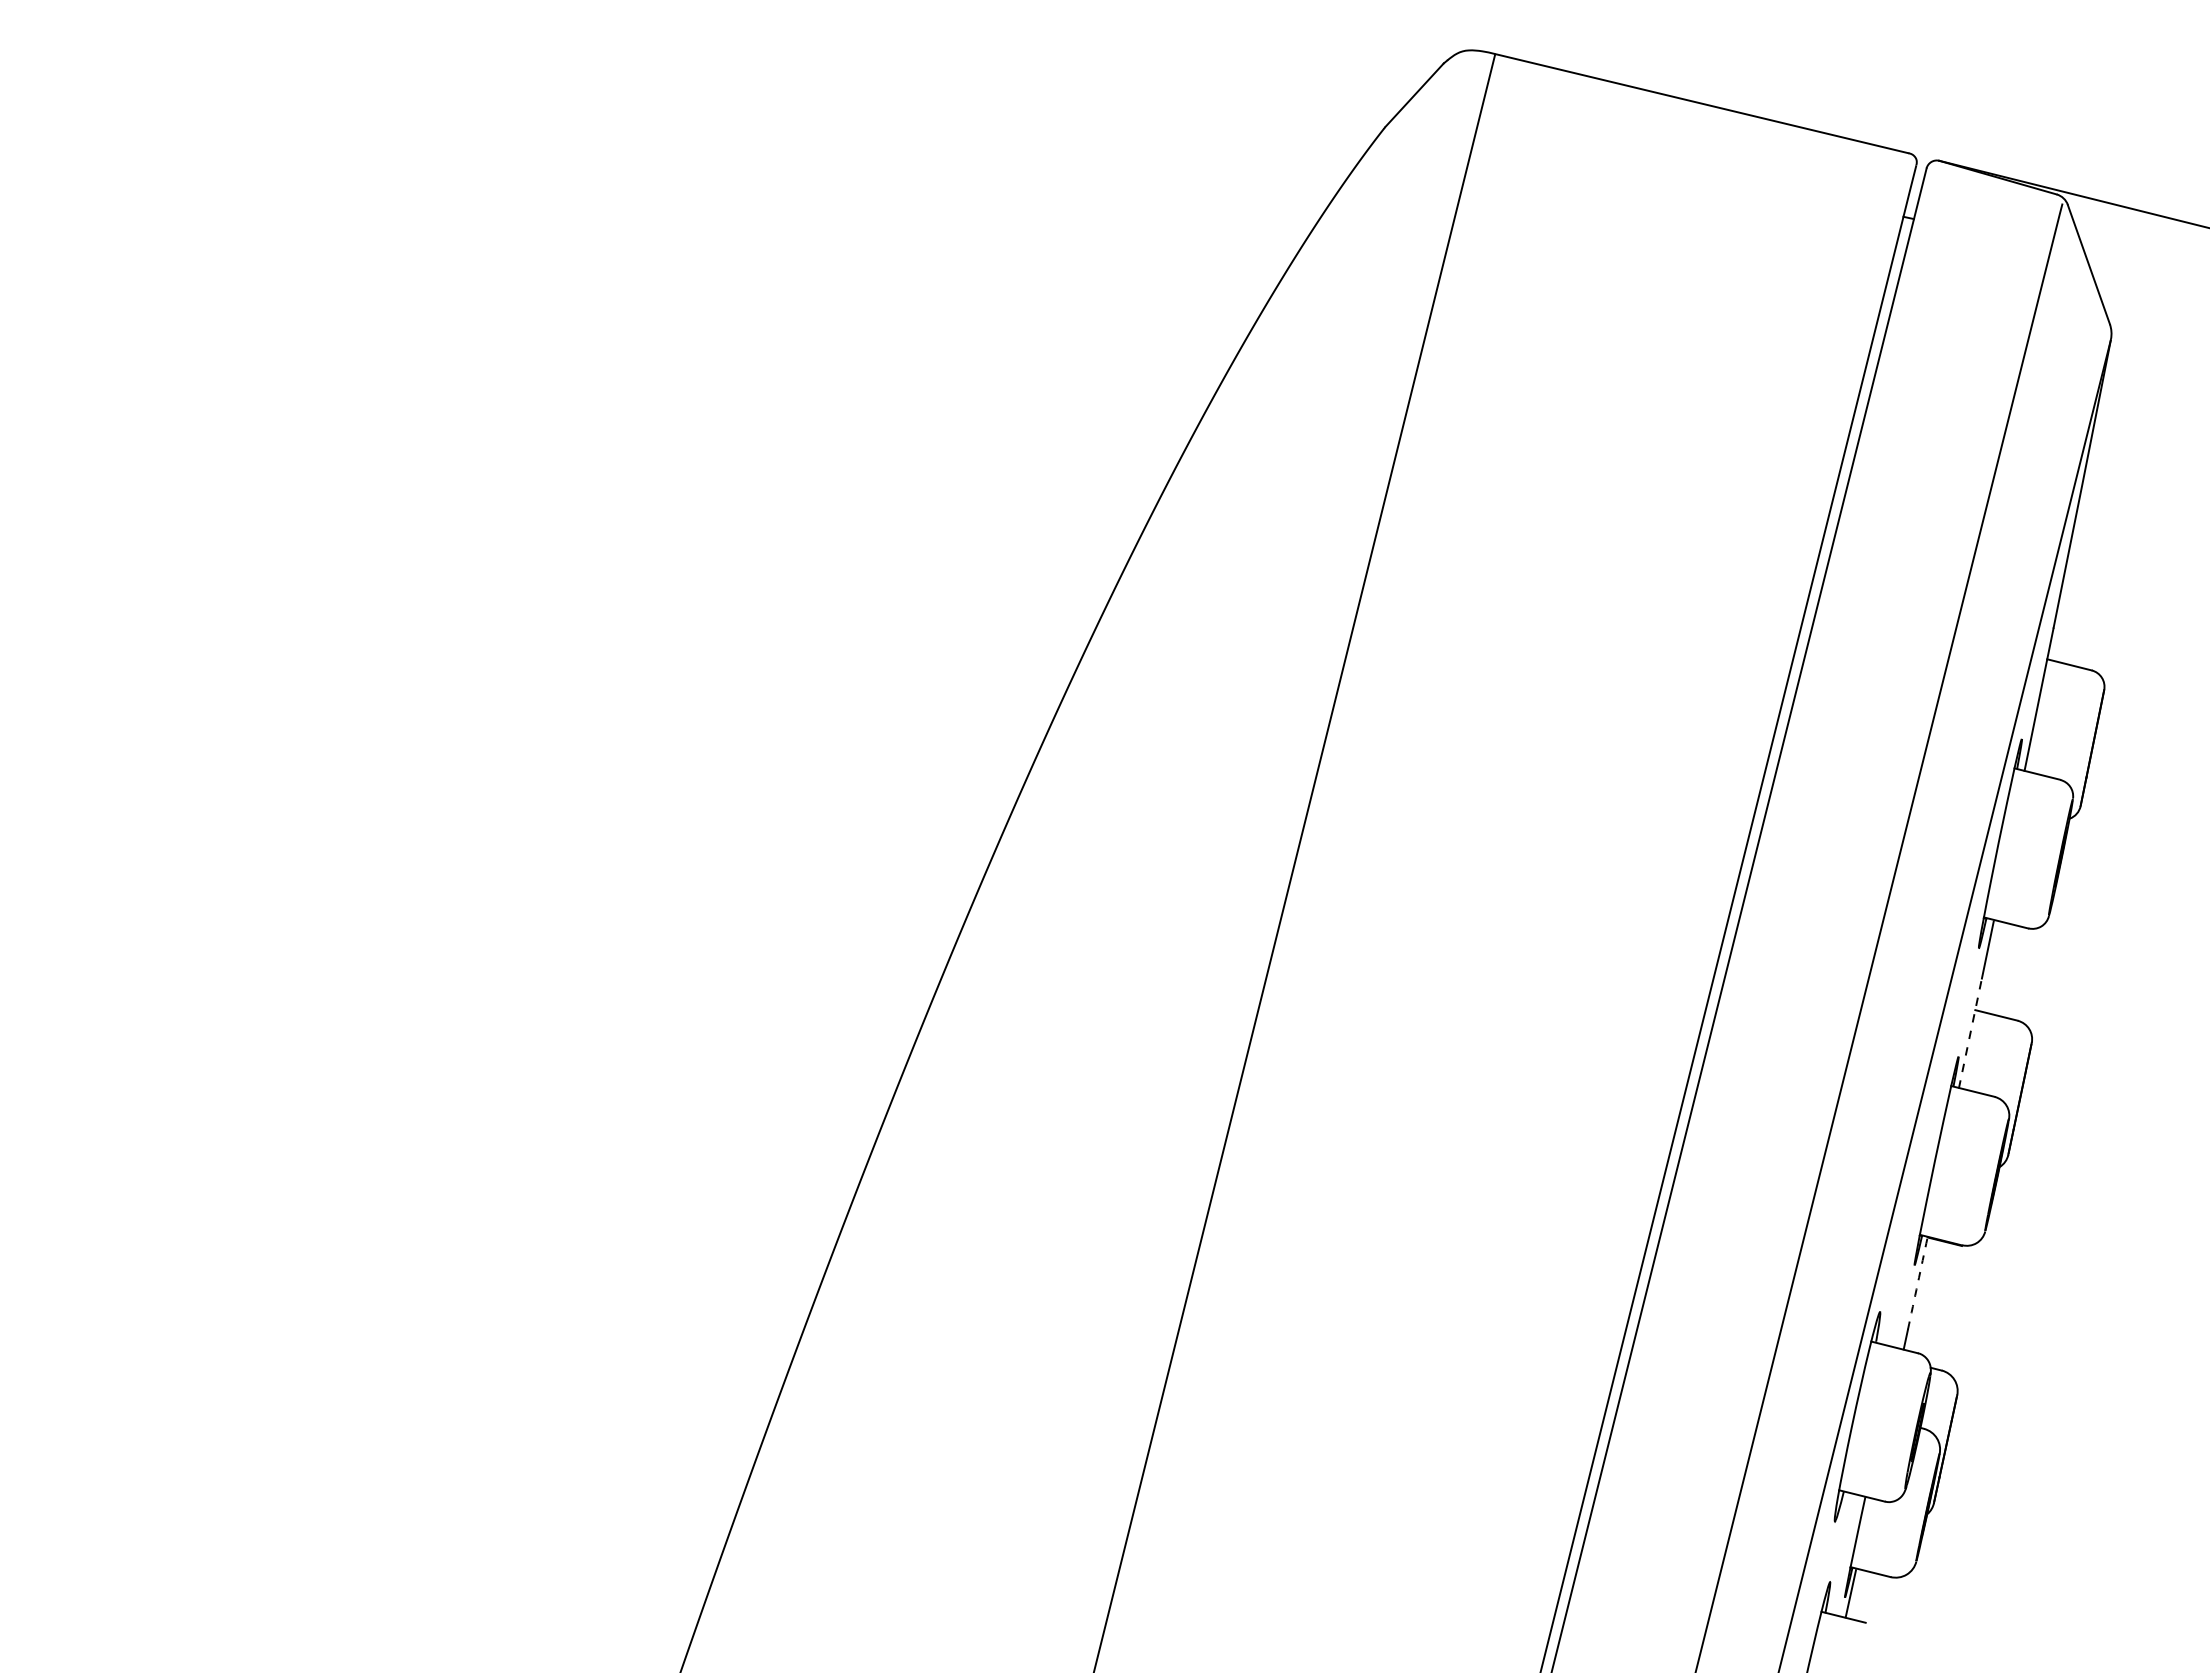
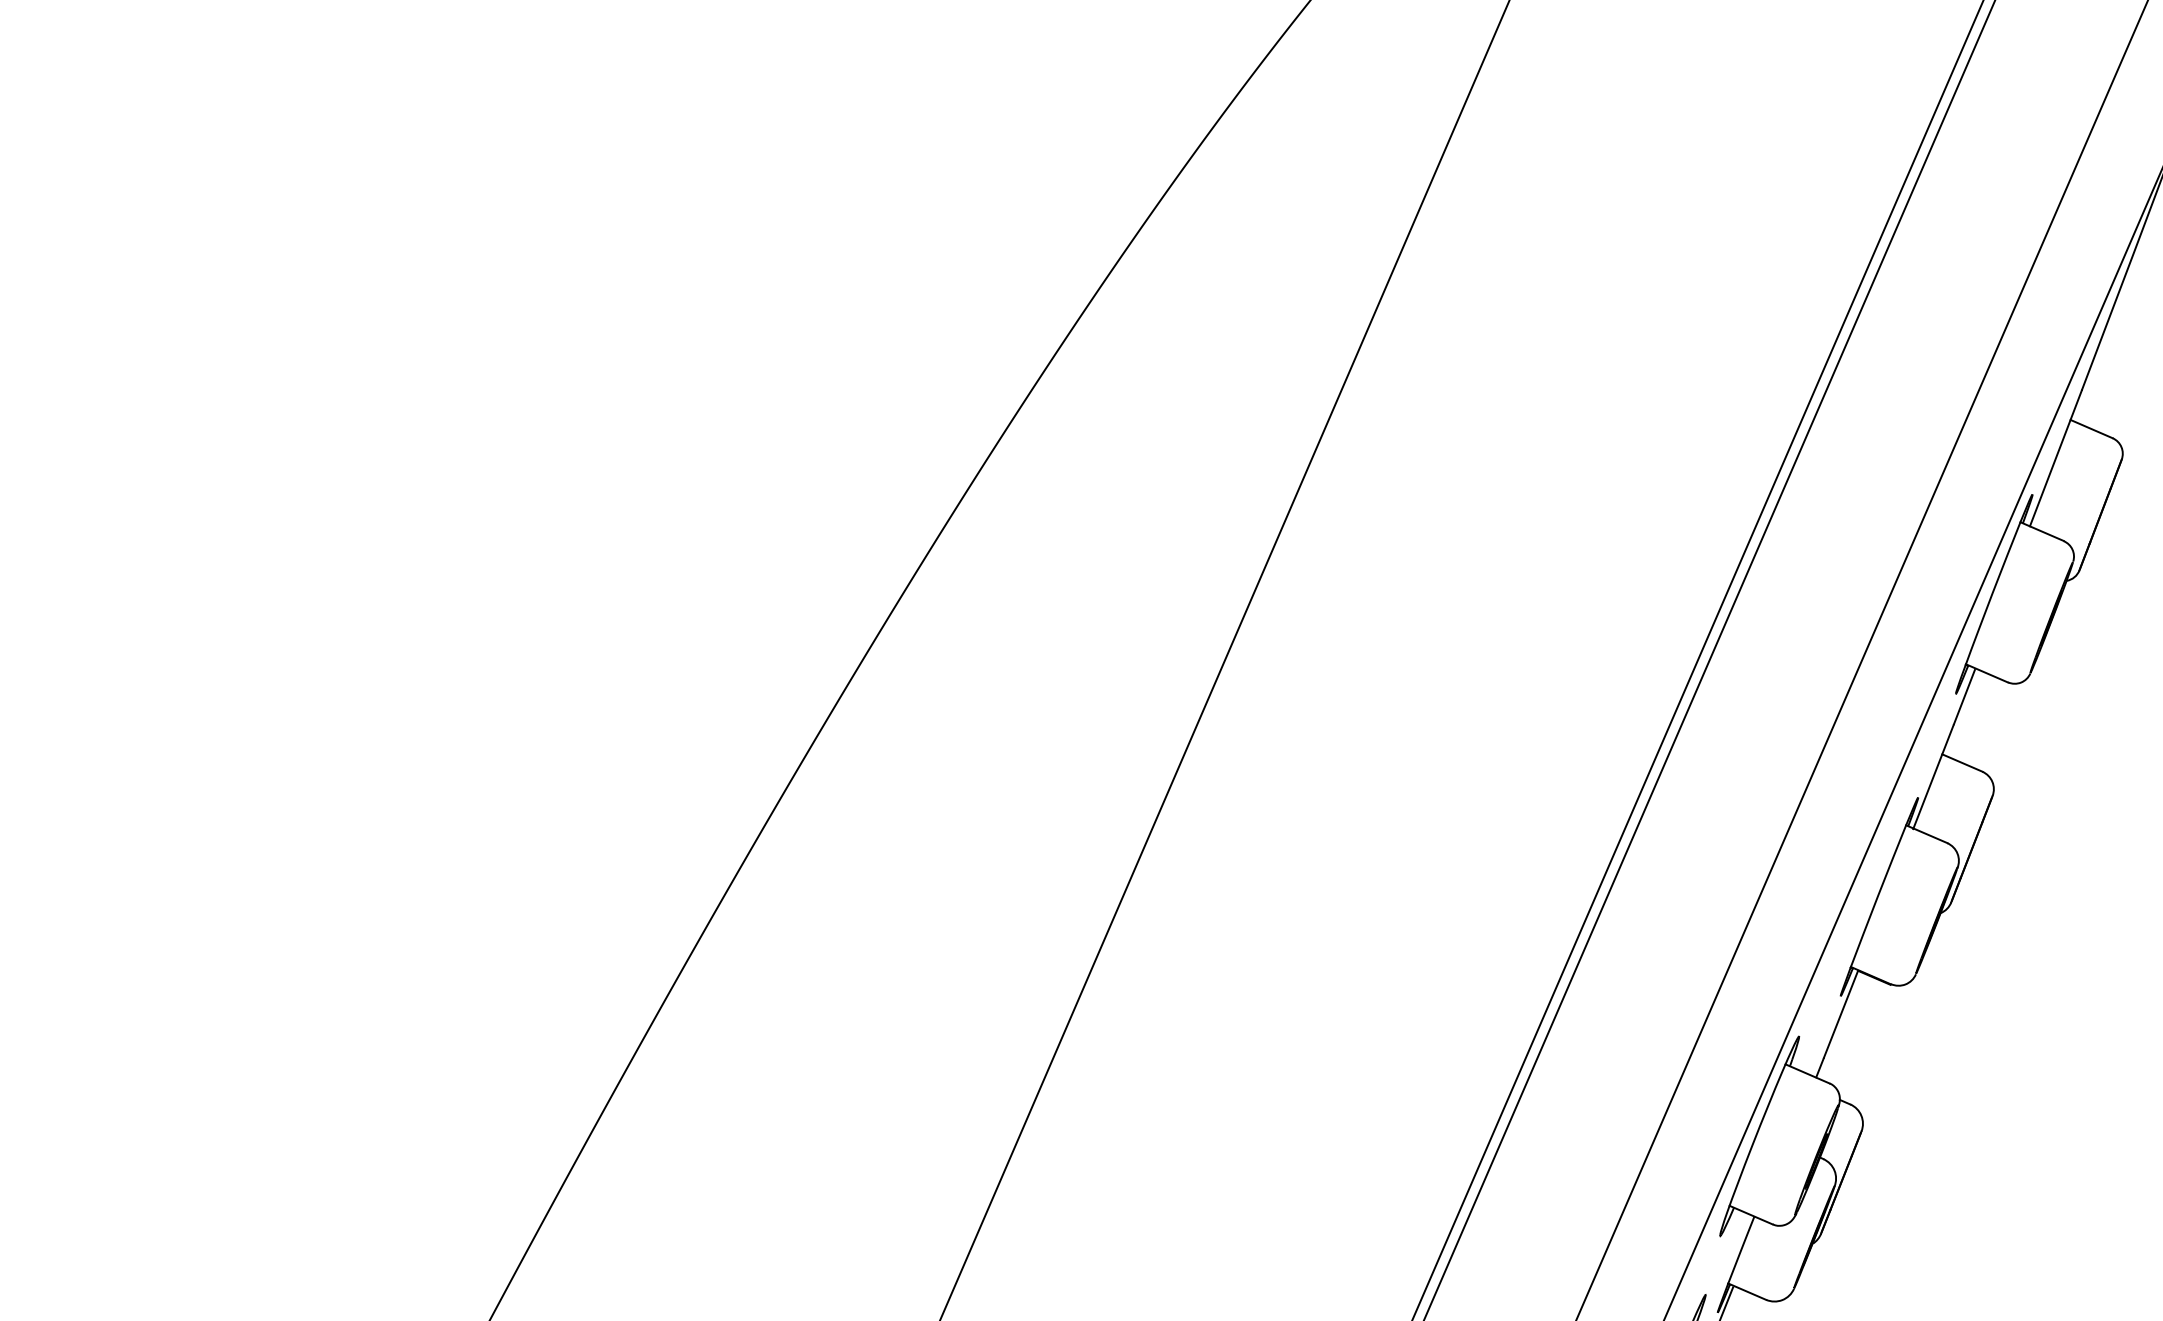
line: (1970, 1033) -> (1933, 776), dashed -> solid
arc: (1917, 1283) -> (1840, 1014), dashed -> solid

